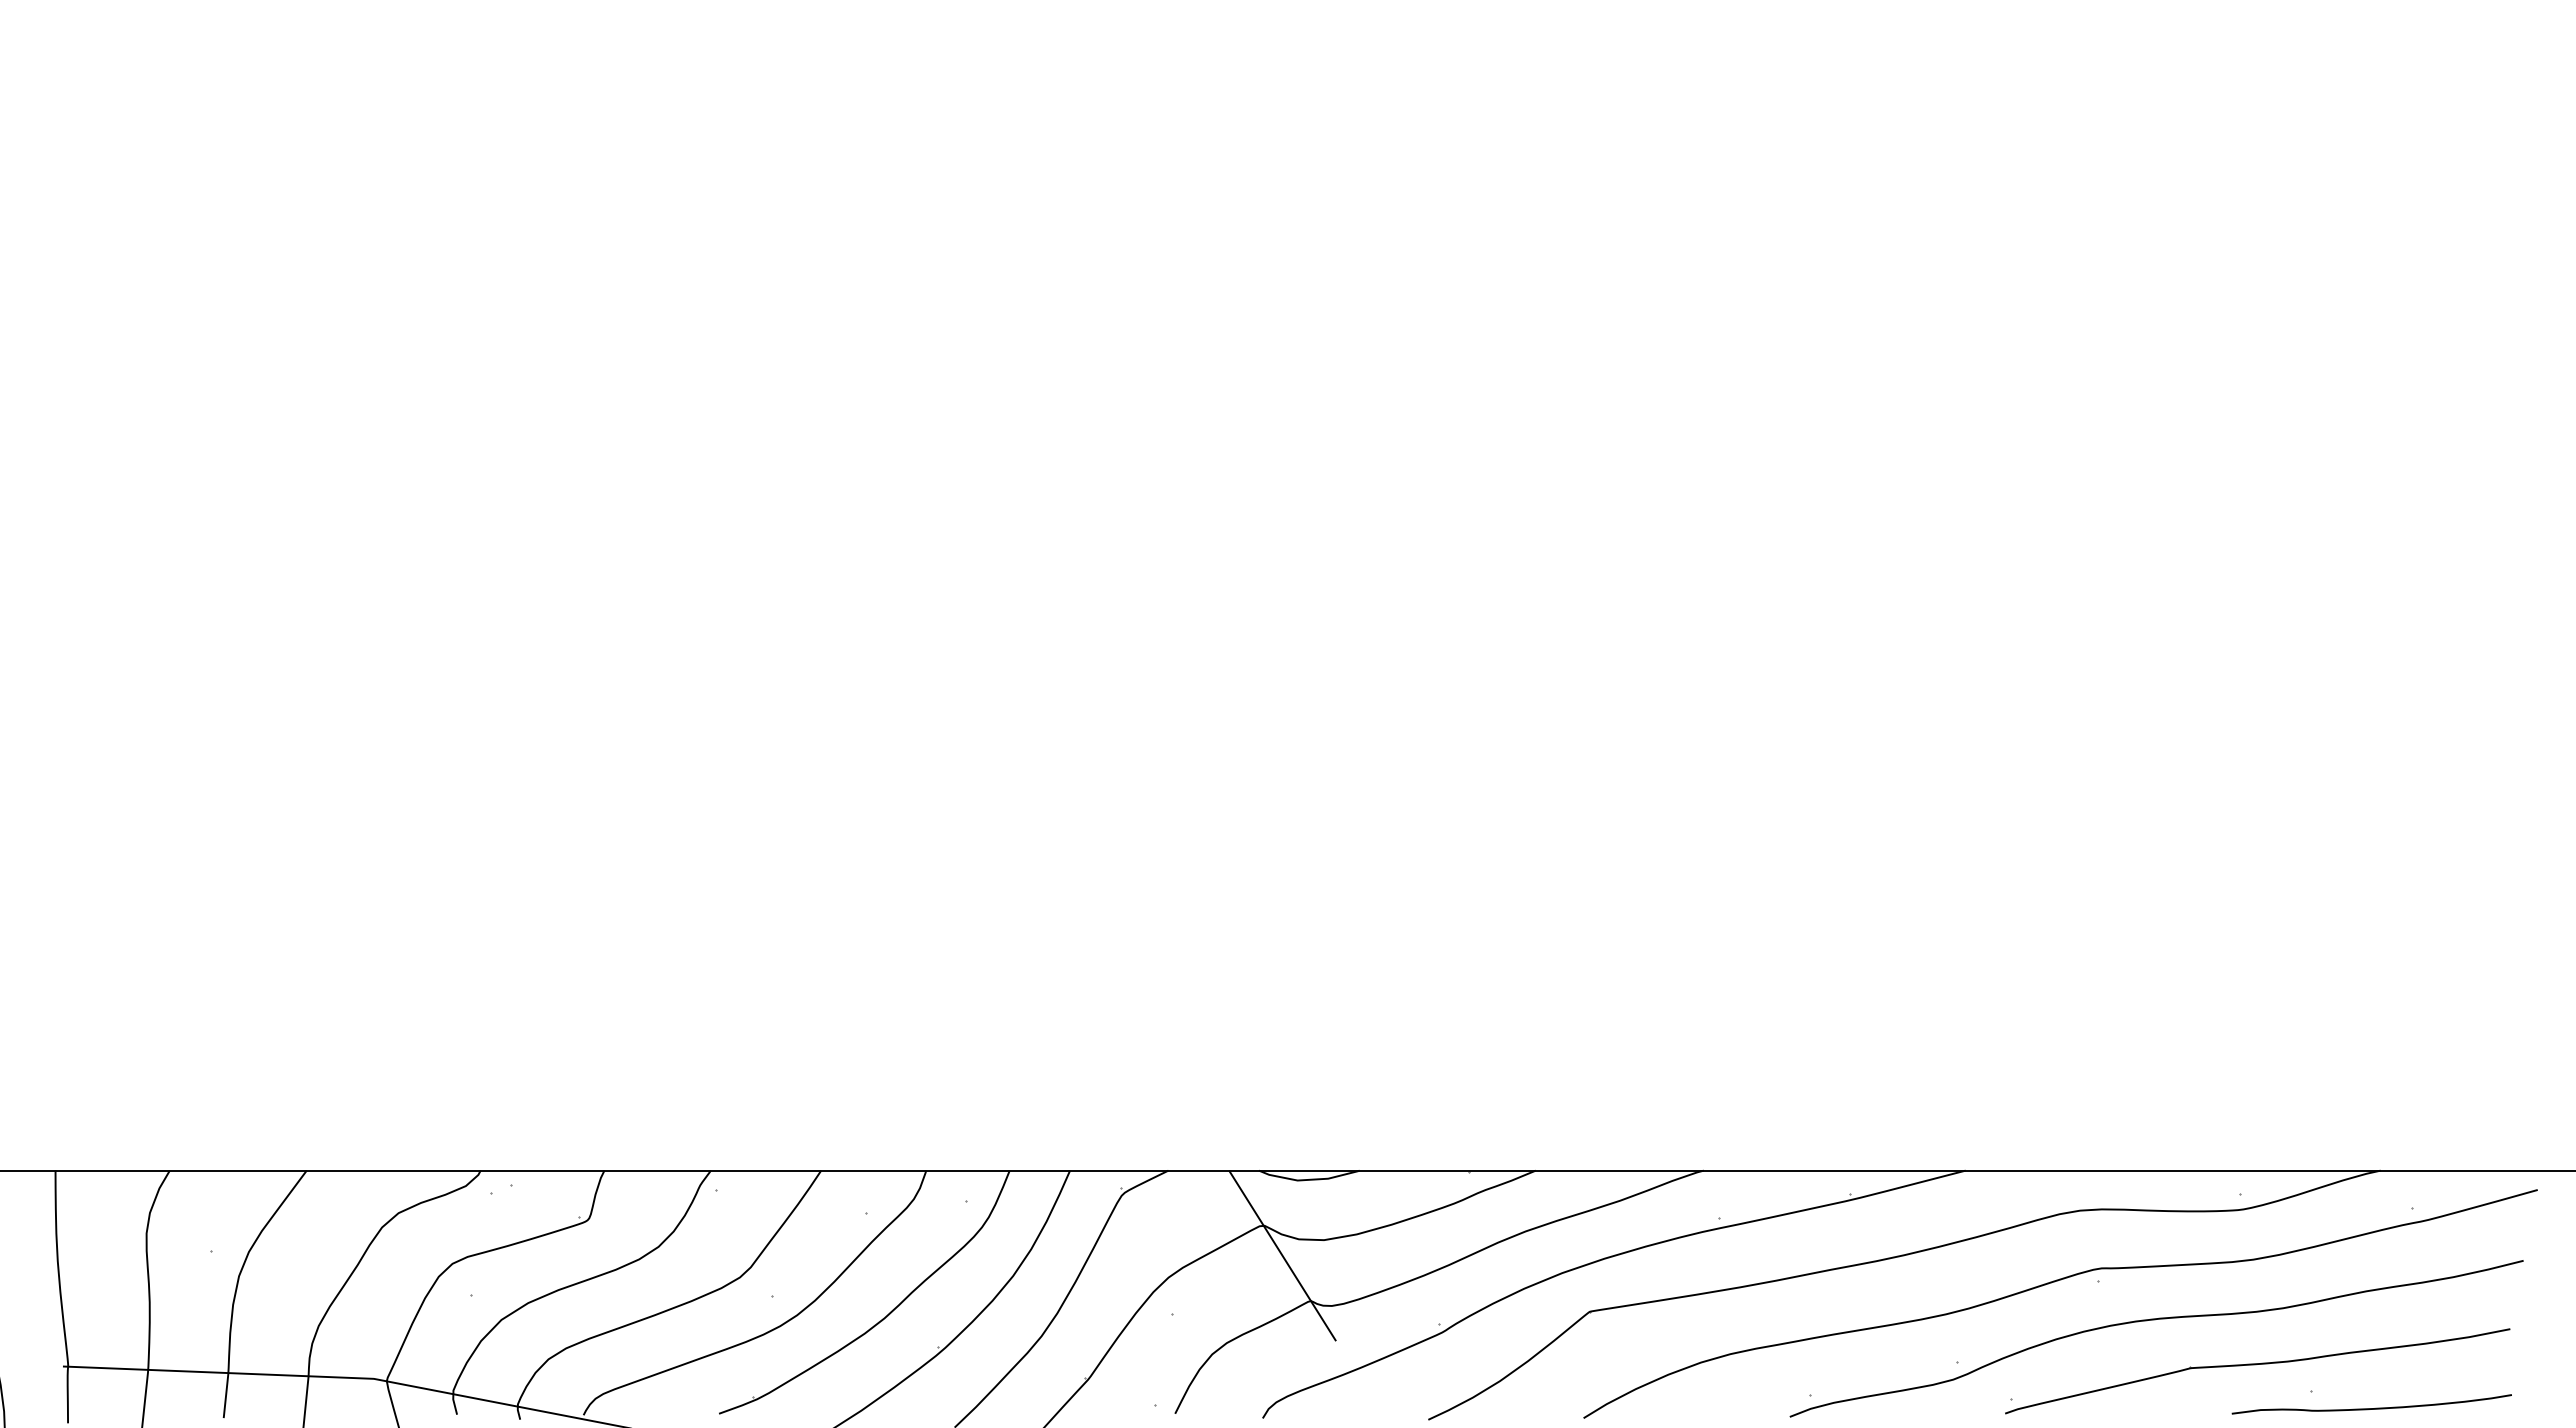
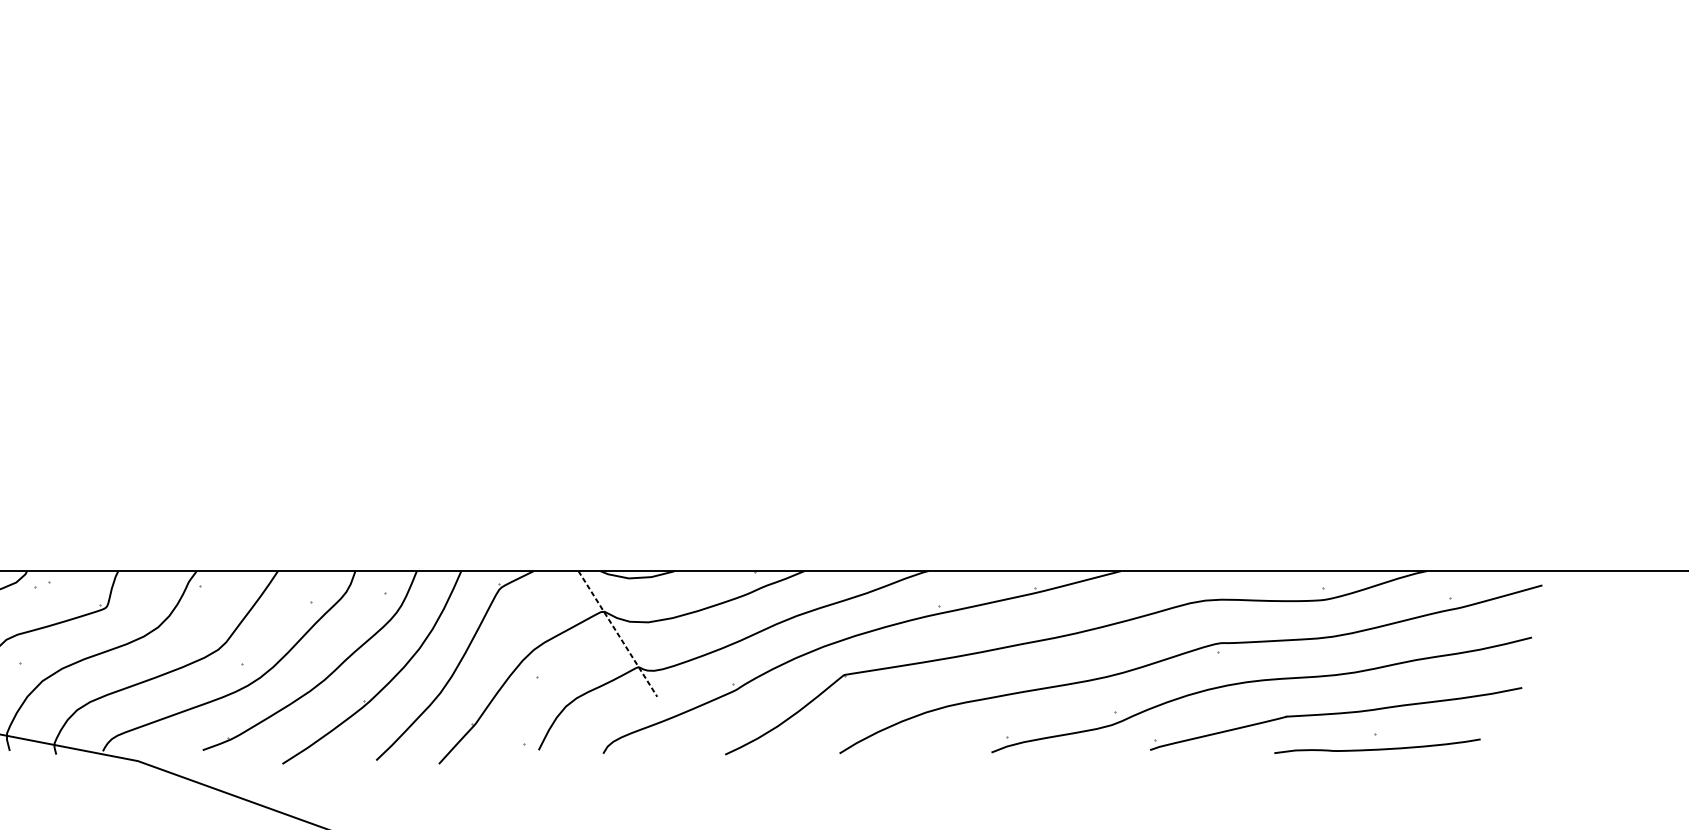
line: (1282, 1255) -> (617, 633), solid -> dashed
curve: (2371, 1408) -> (1377, 749), moved

